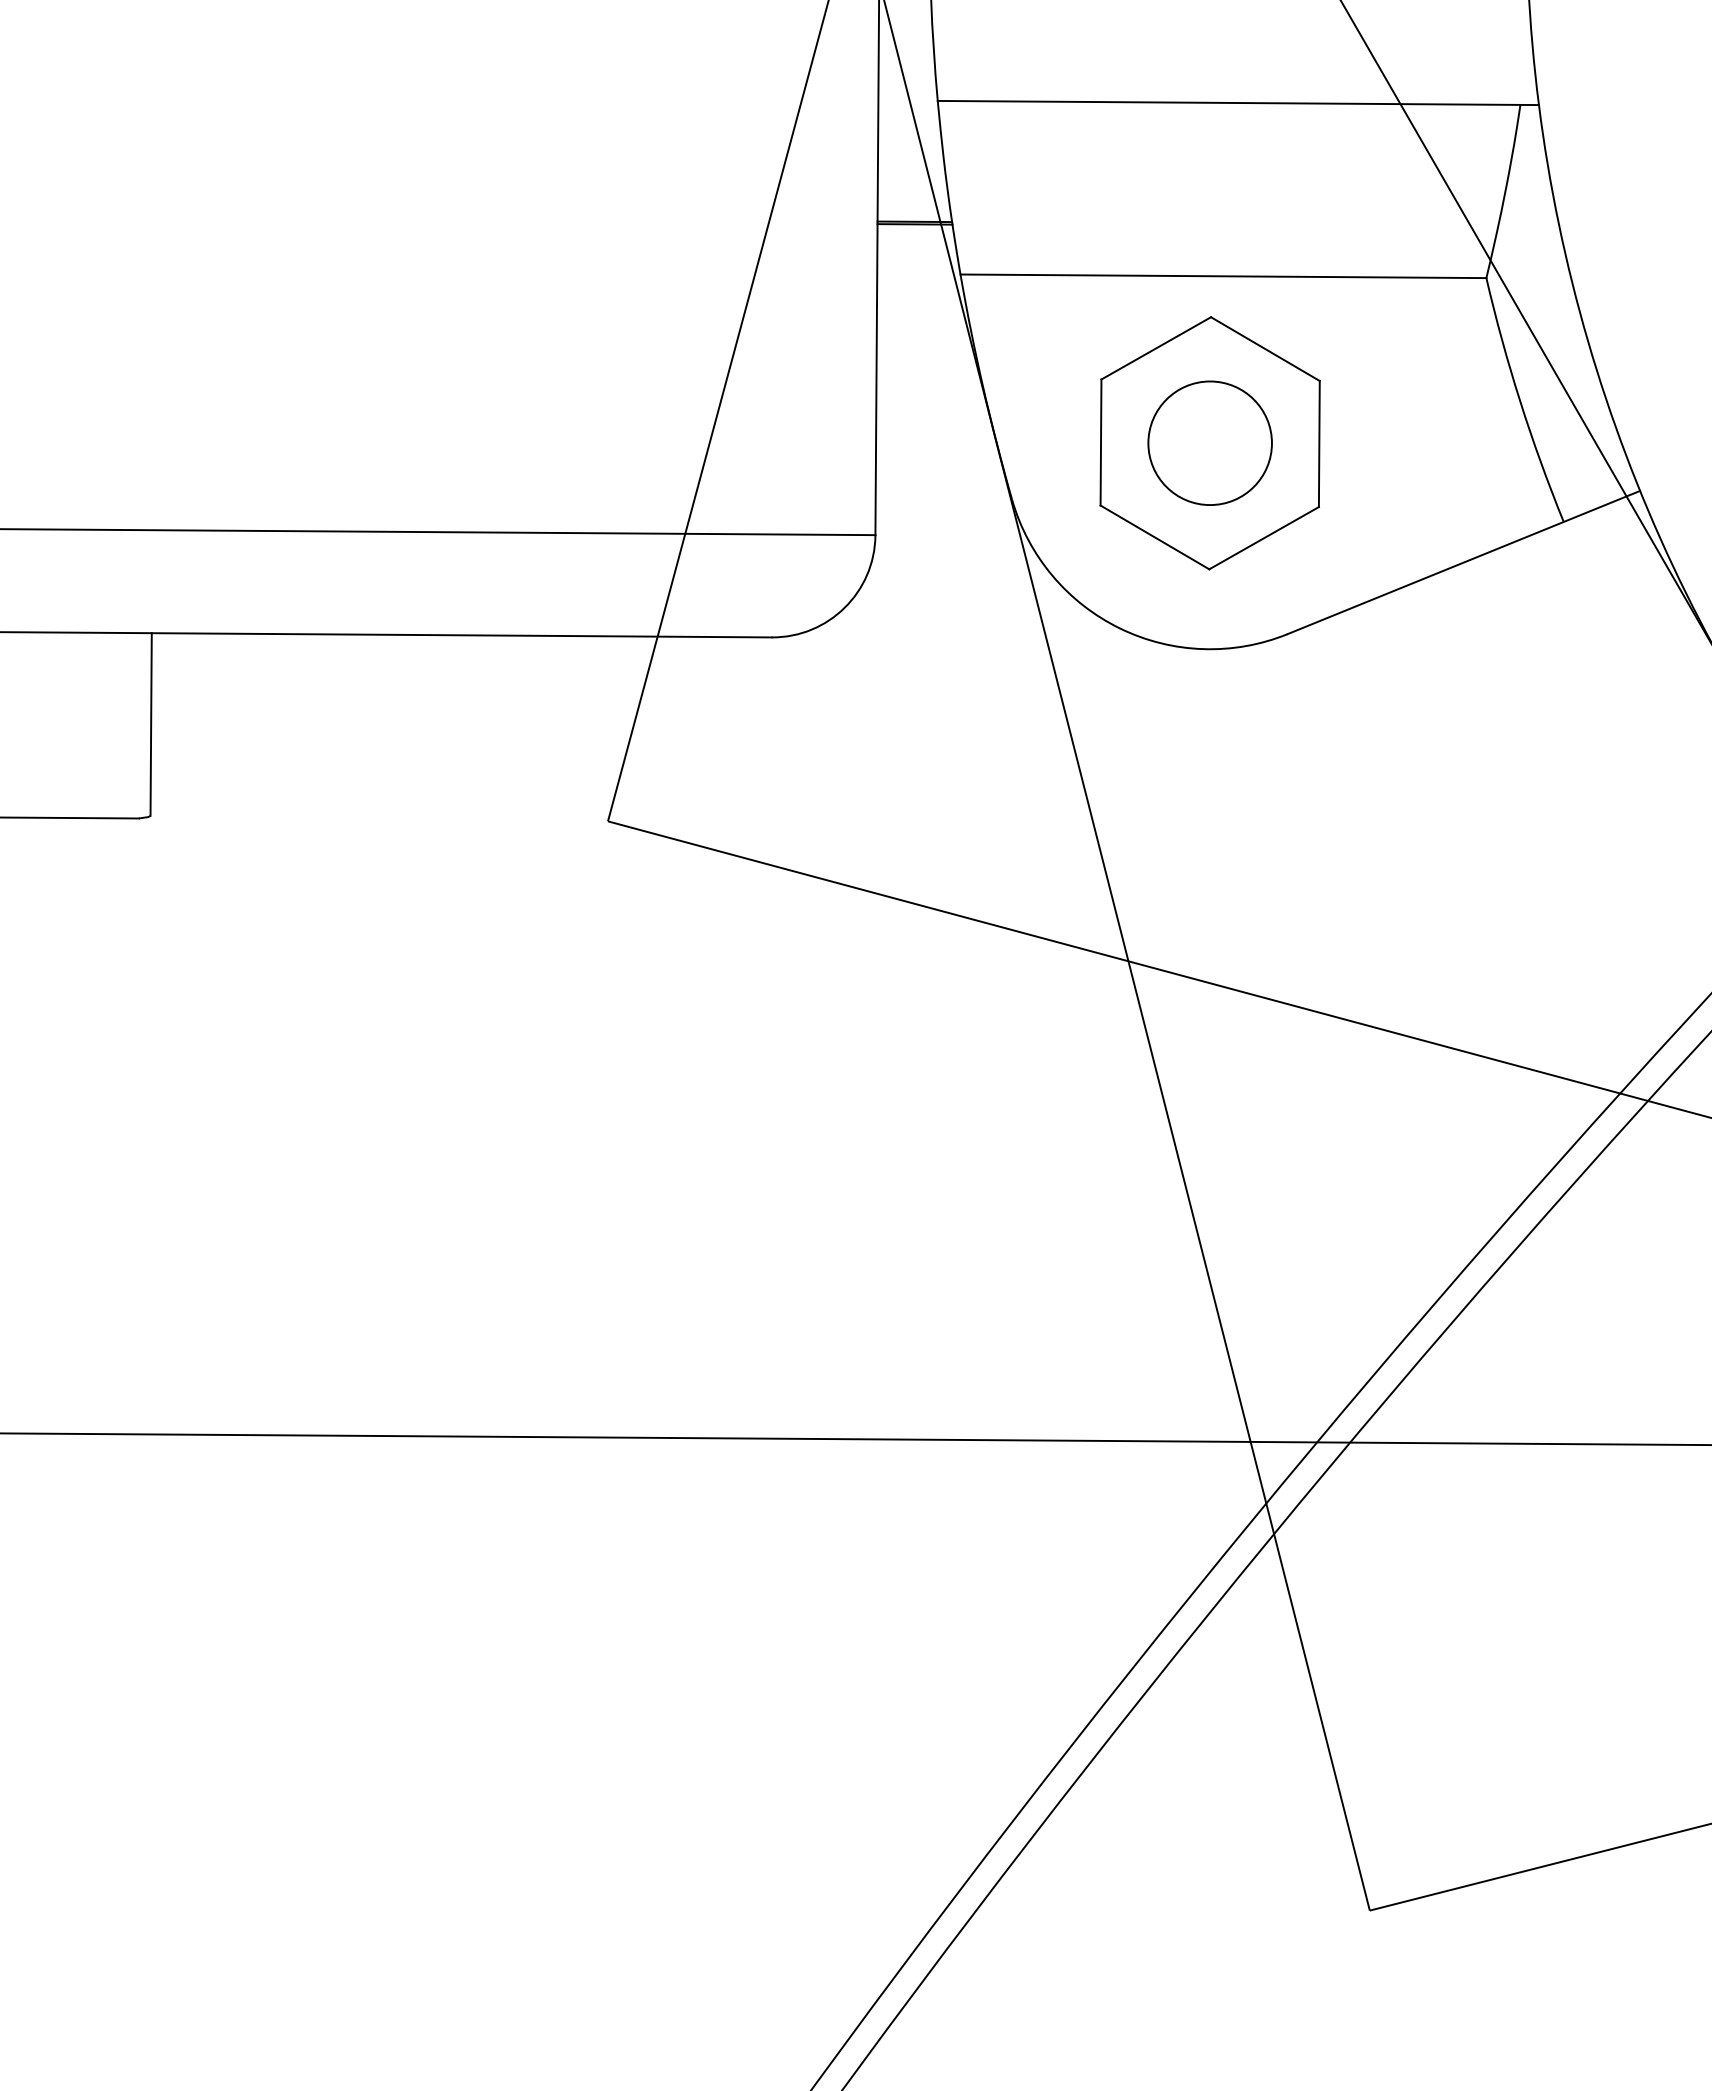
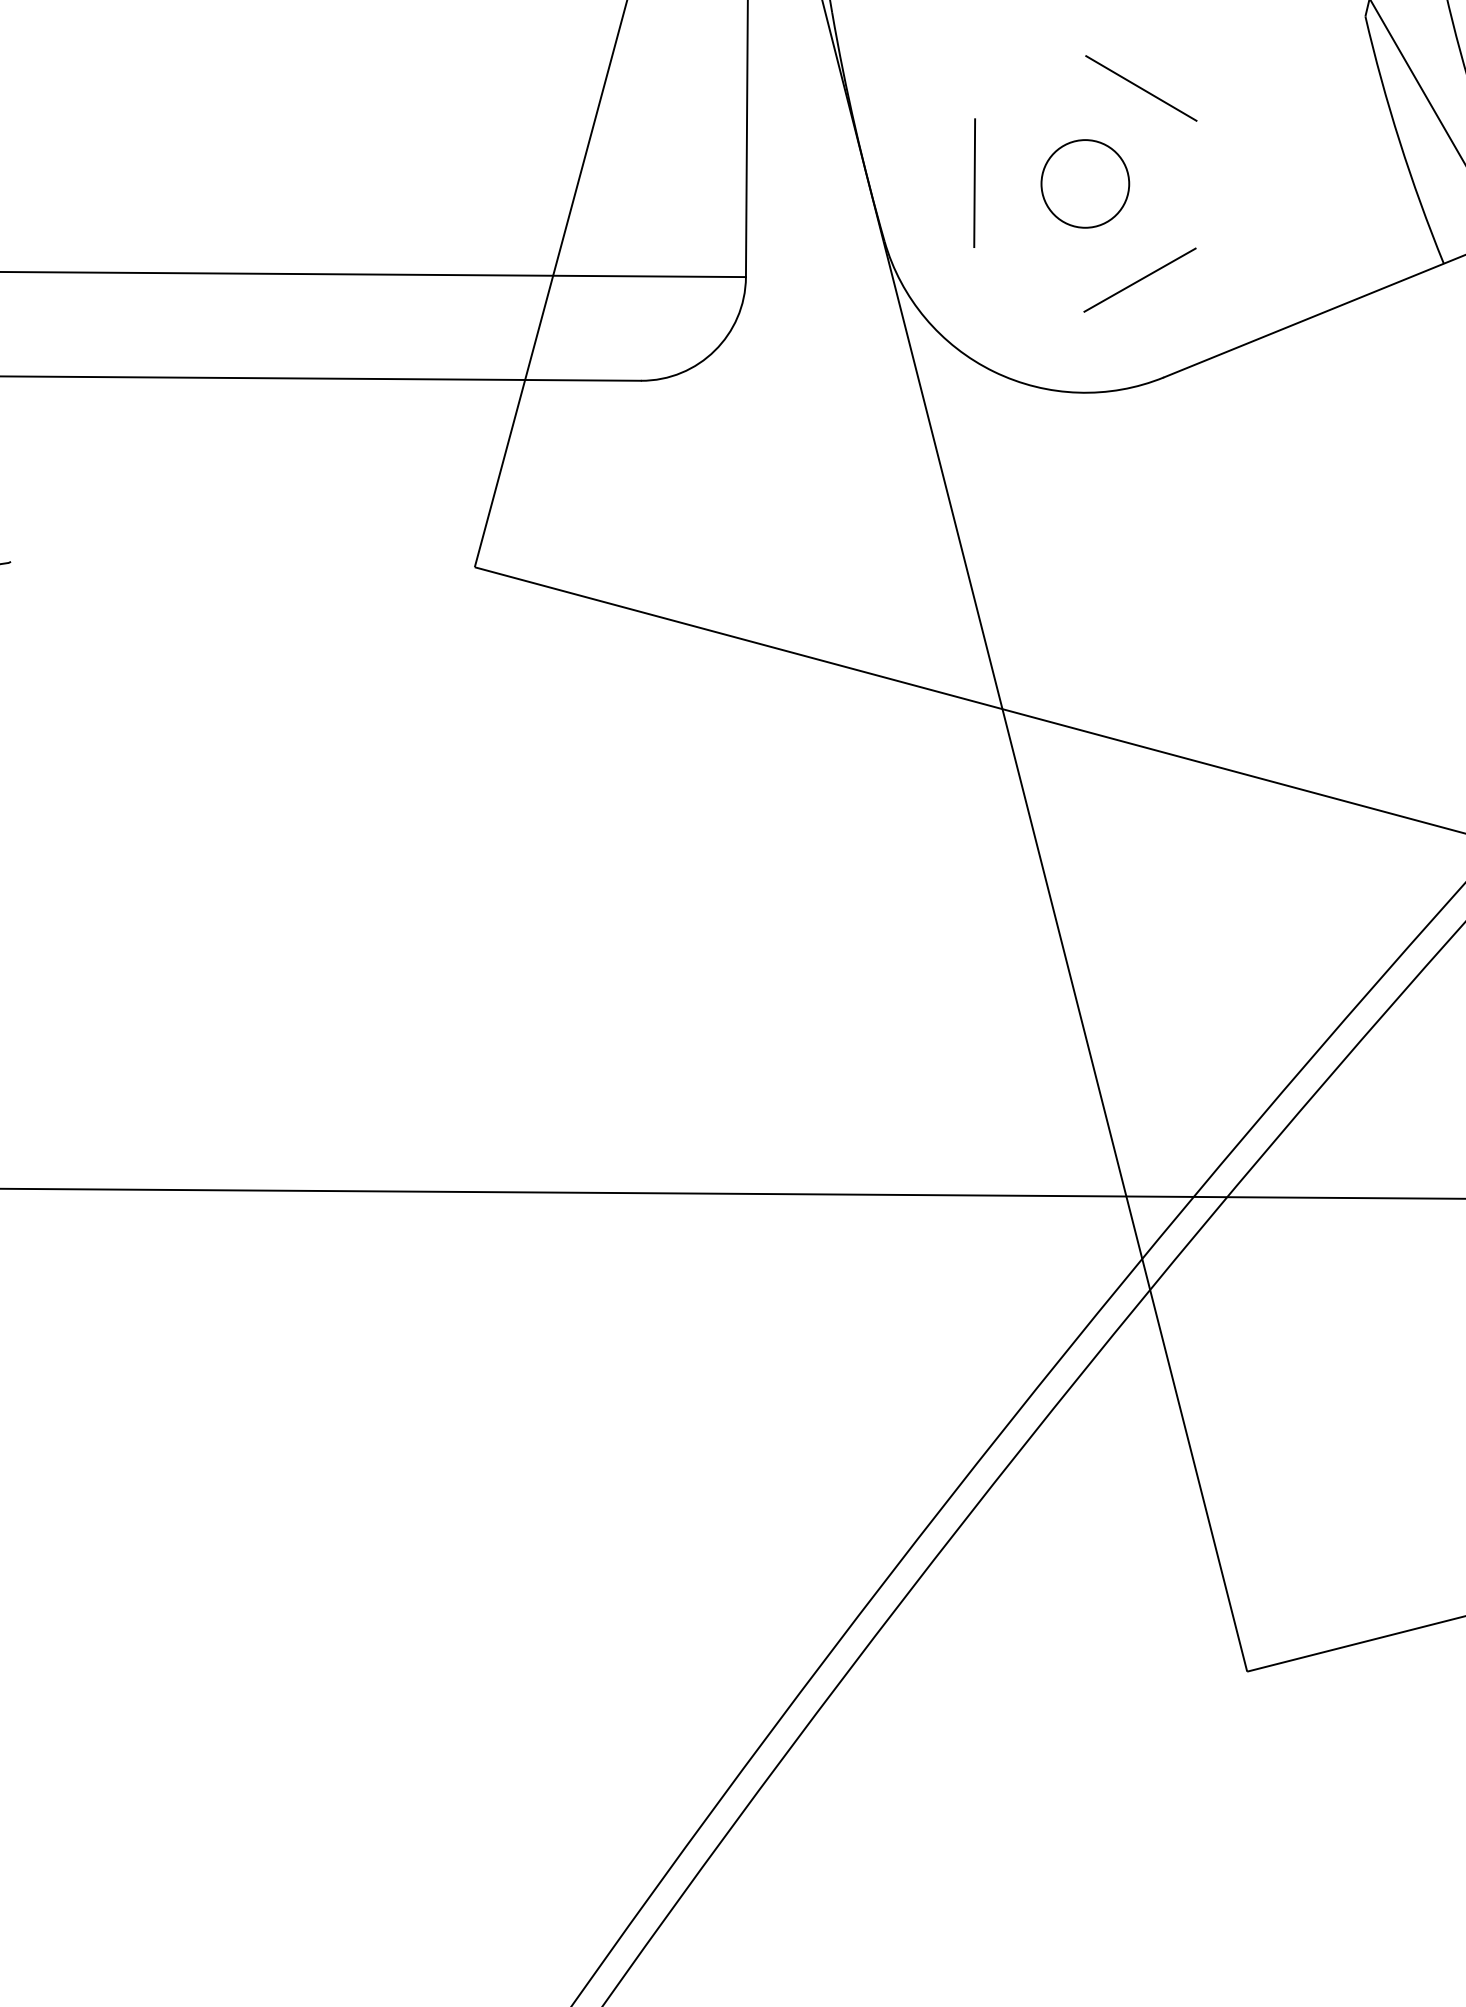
line: (1223, 276) -> (1098, 14), removed
line: (1156, 348) -> (1030, 87), removed
circle: (1209, 443) -> (1084, 184), size x0.7
line: (1318, 444) -> (1195, 185), removed
line: (1154, 537) -> (1028, 279), removed
line: (150, 724) -> (10, 469), removed

